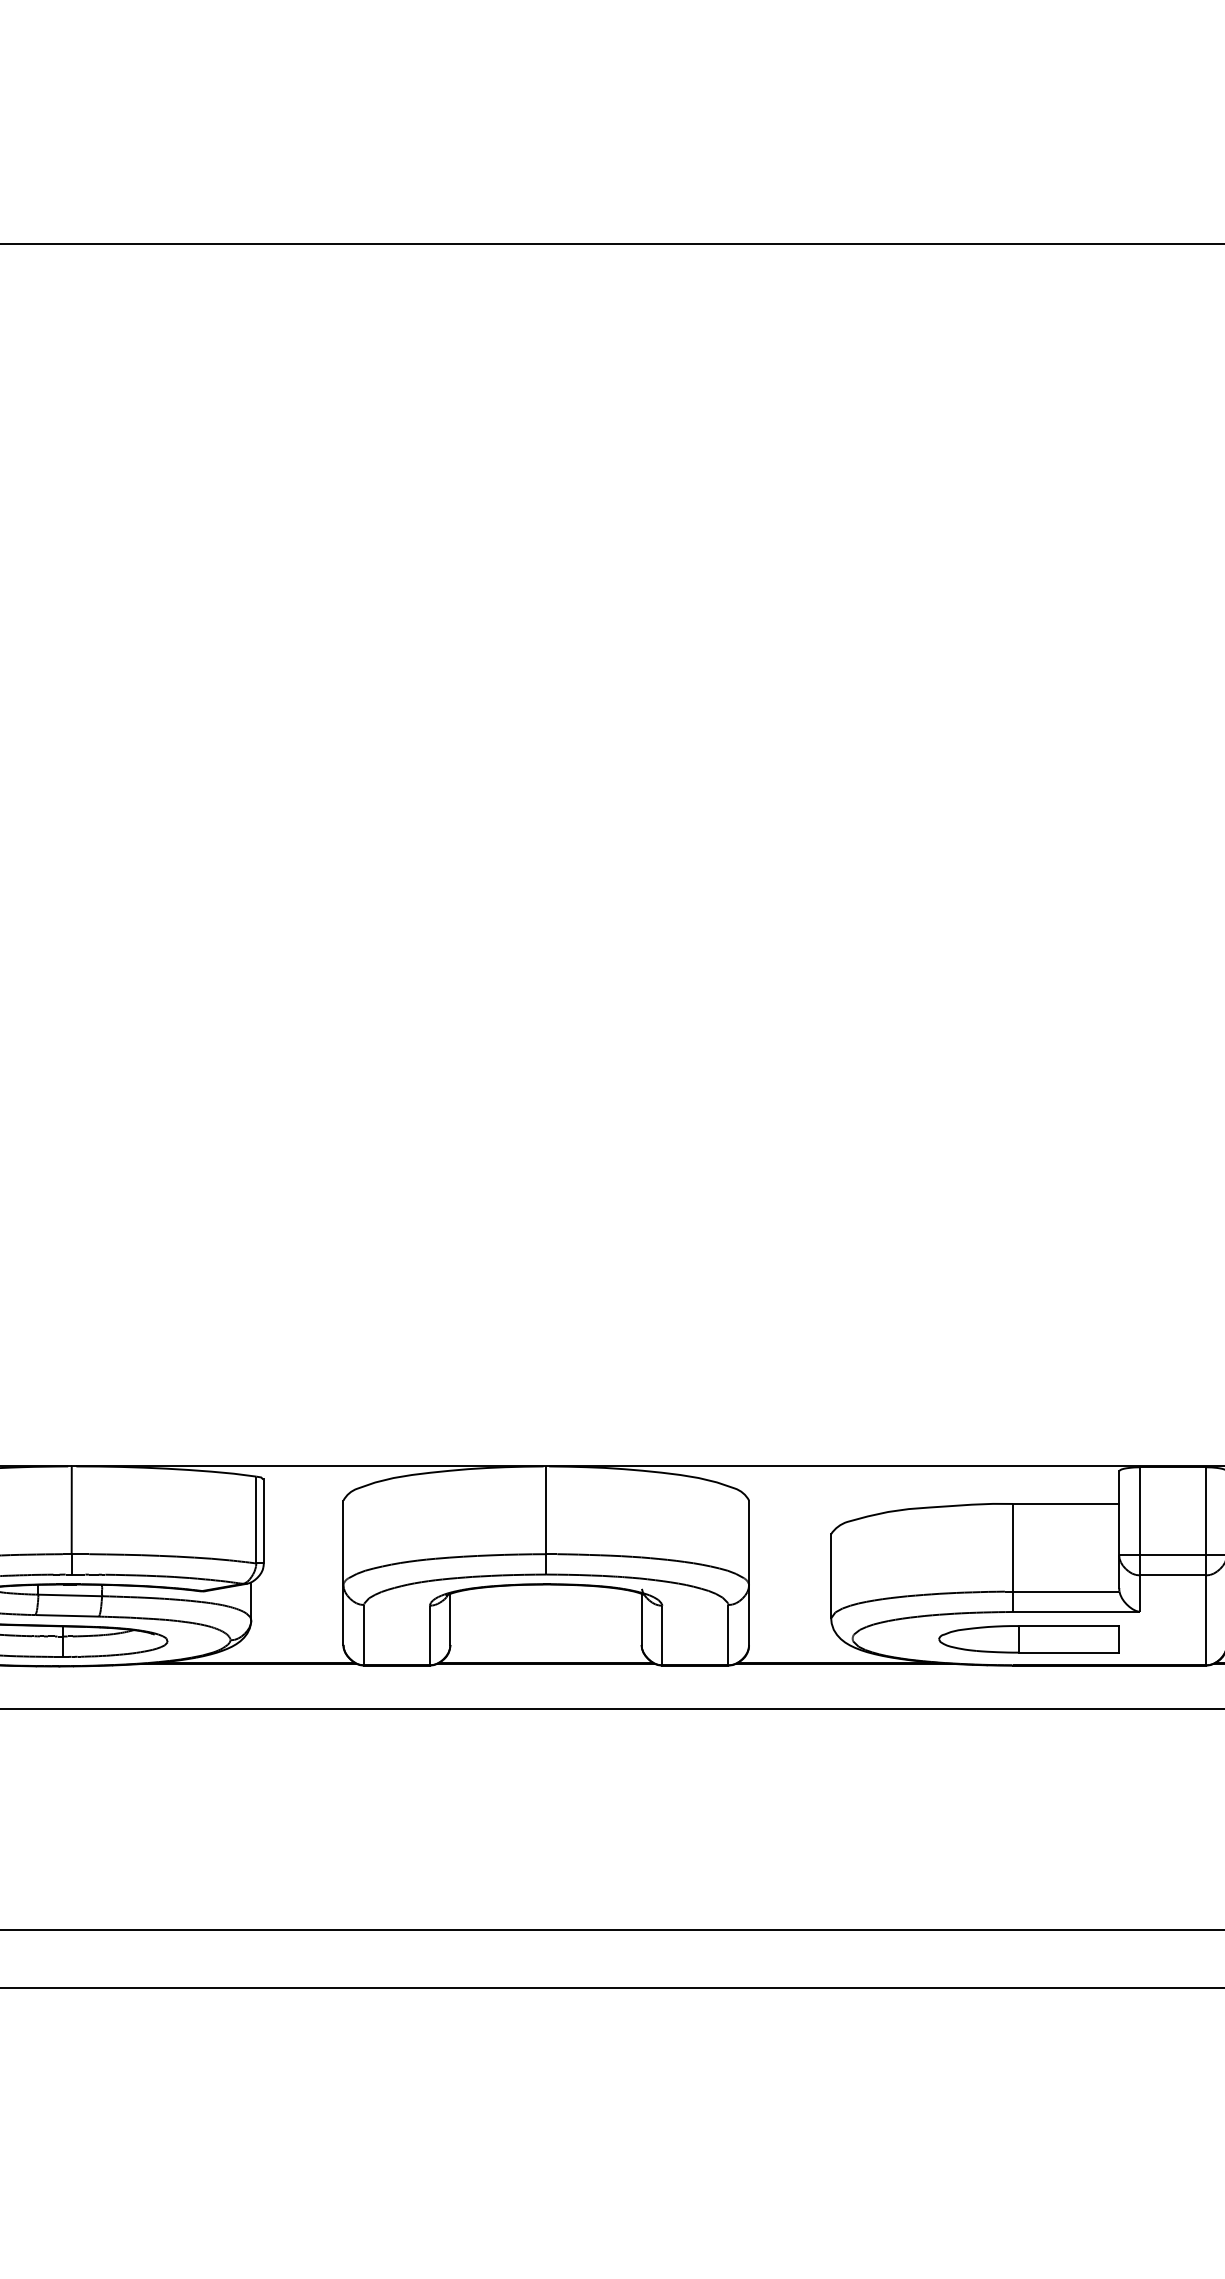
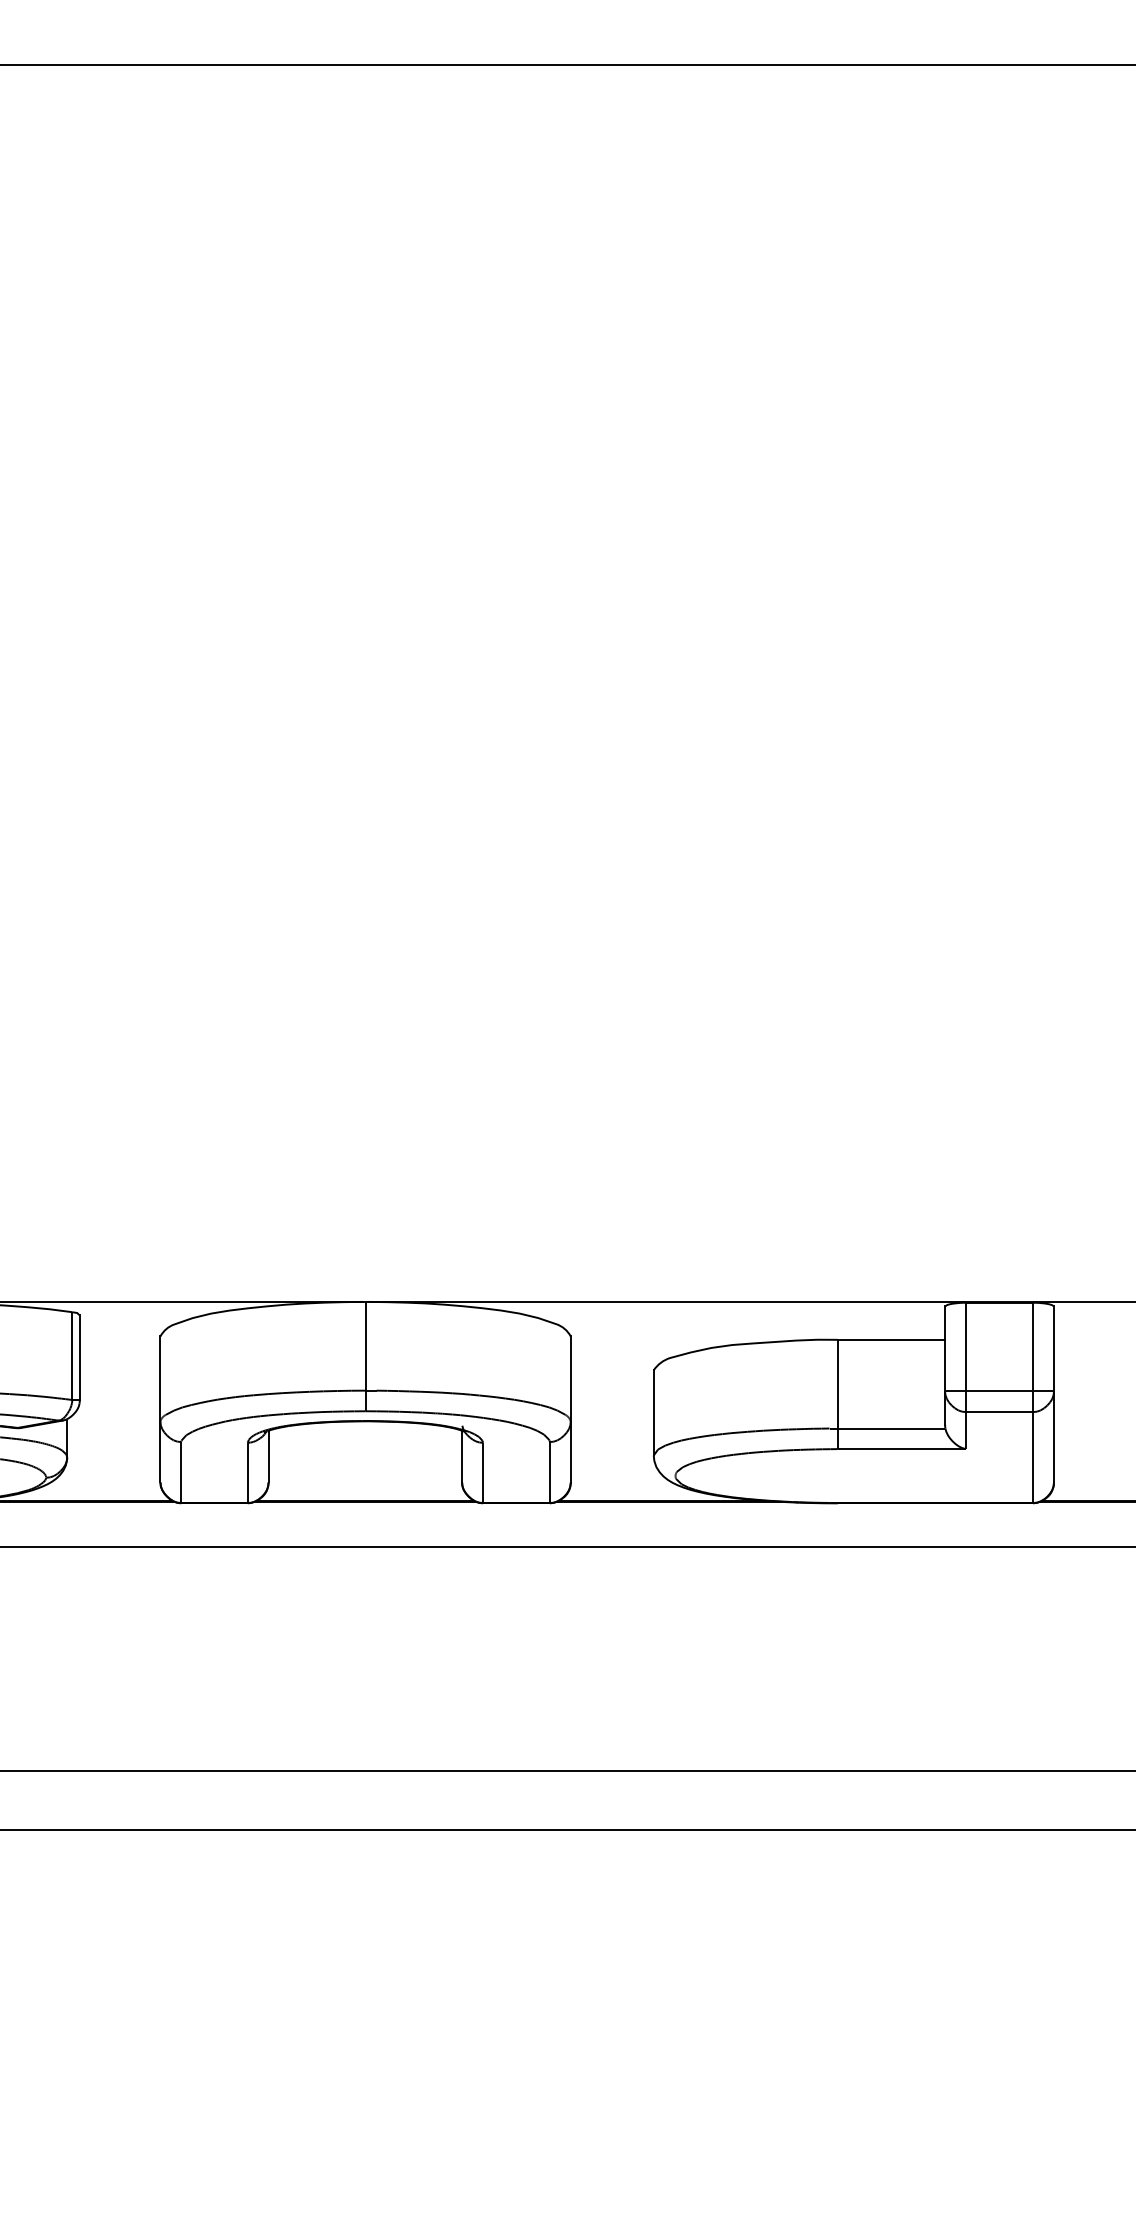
part: (1028, 1639) -> (853, 1476), removed

